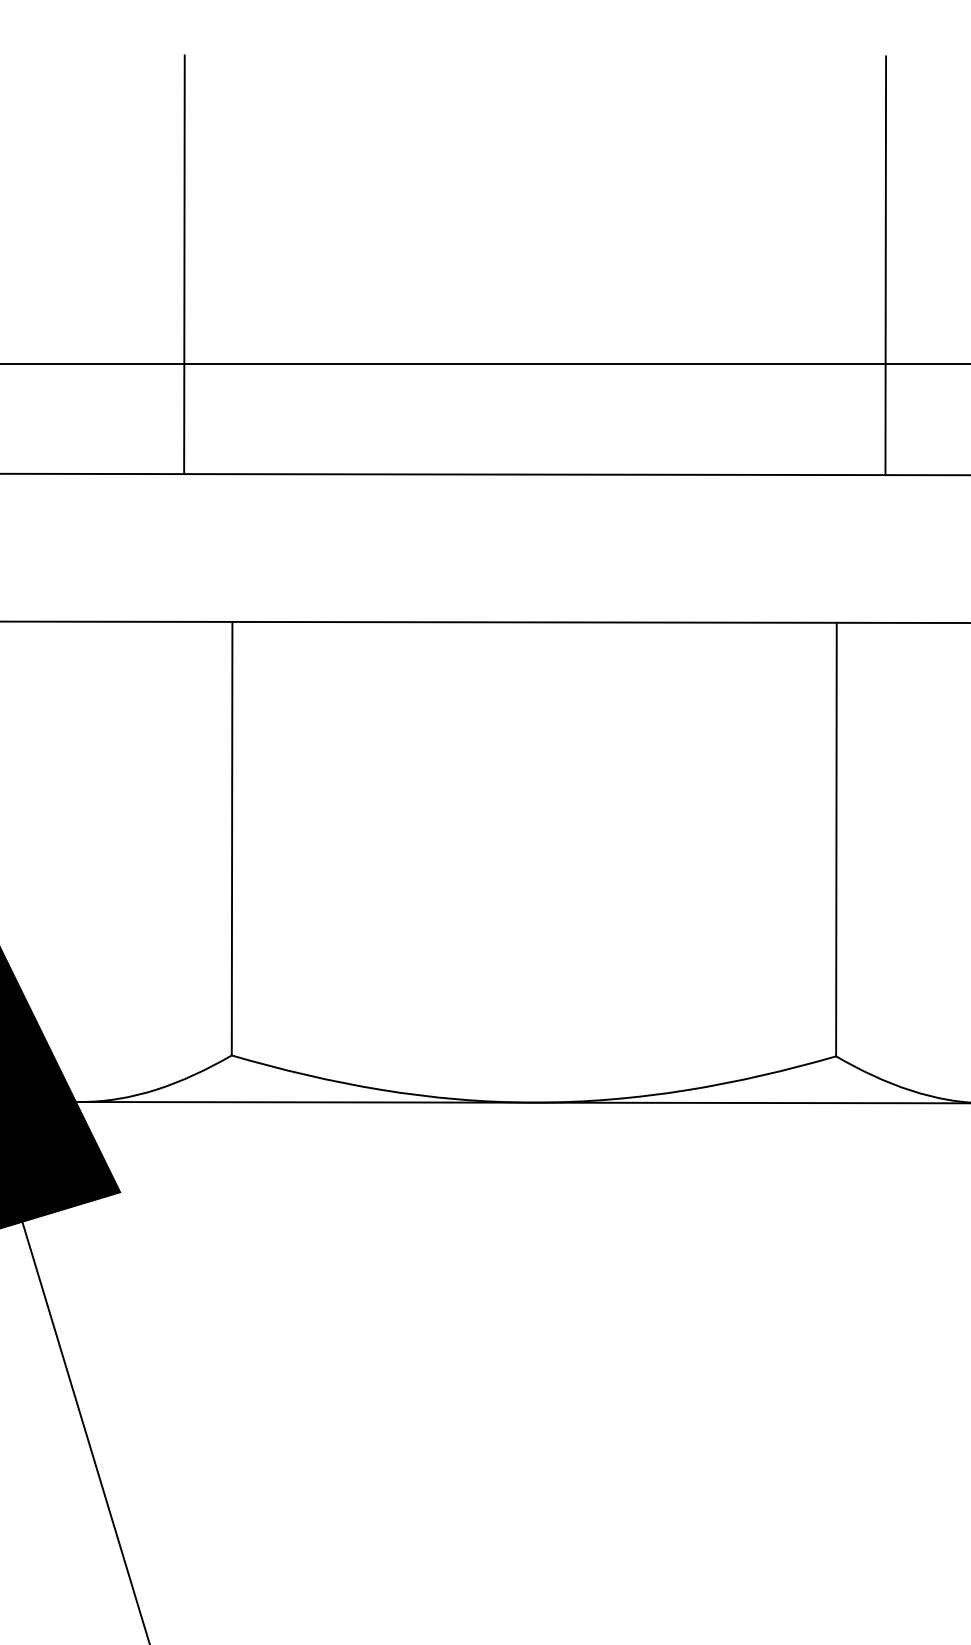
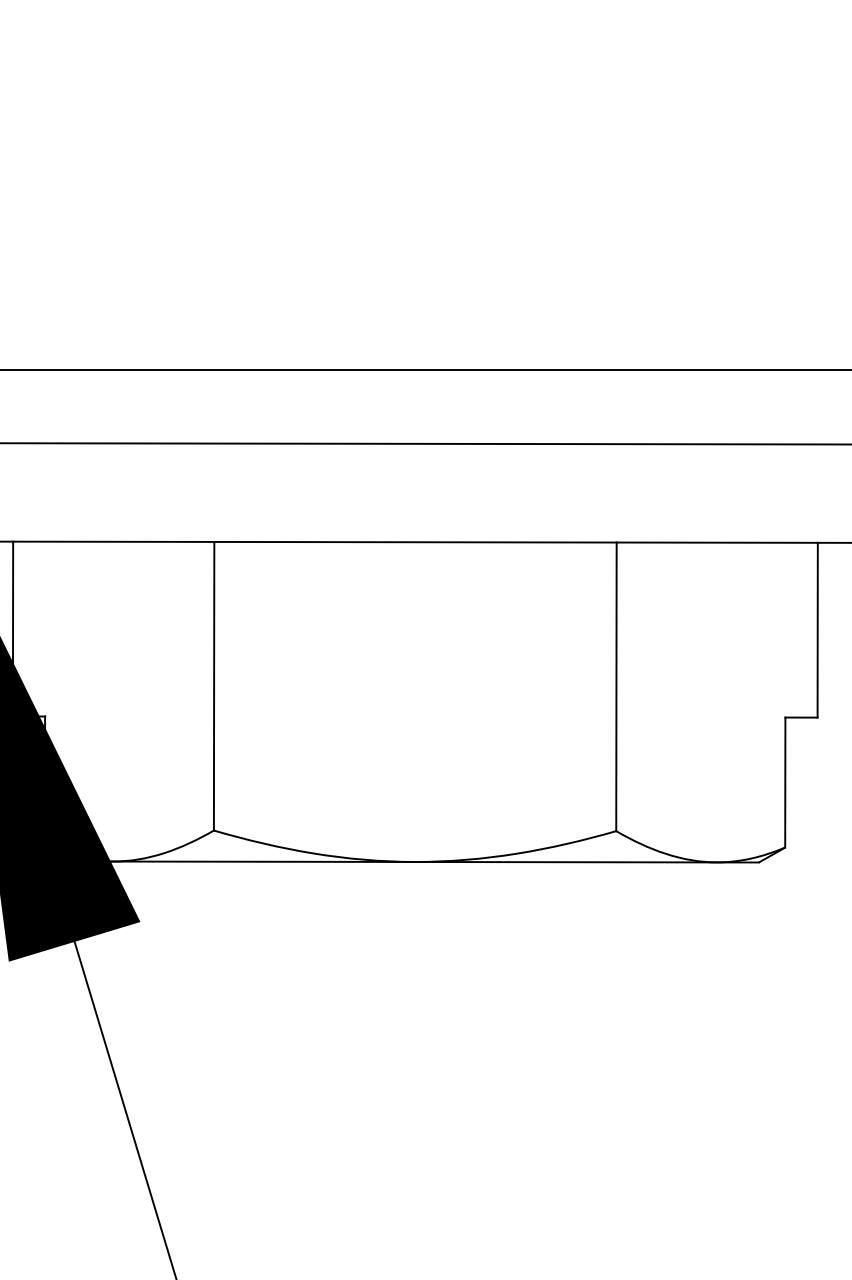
line: (184, 263) -> (182, 303), removed
line: (886, 265) -> (649, 304), removed

